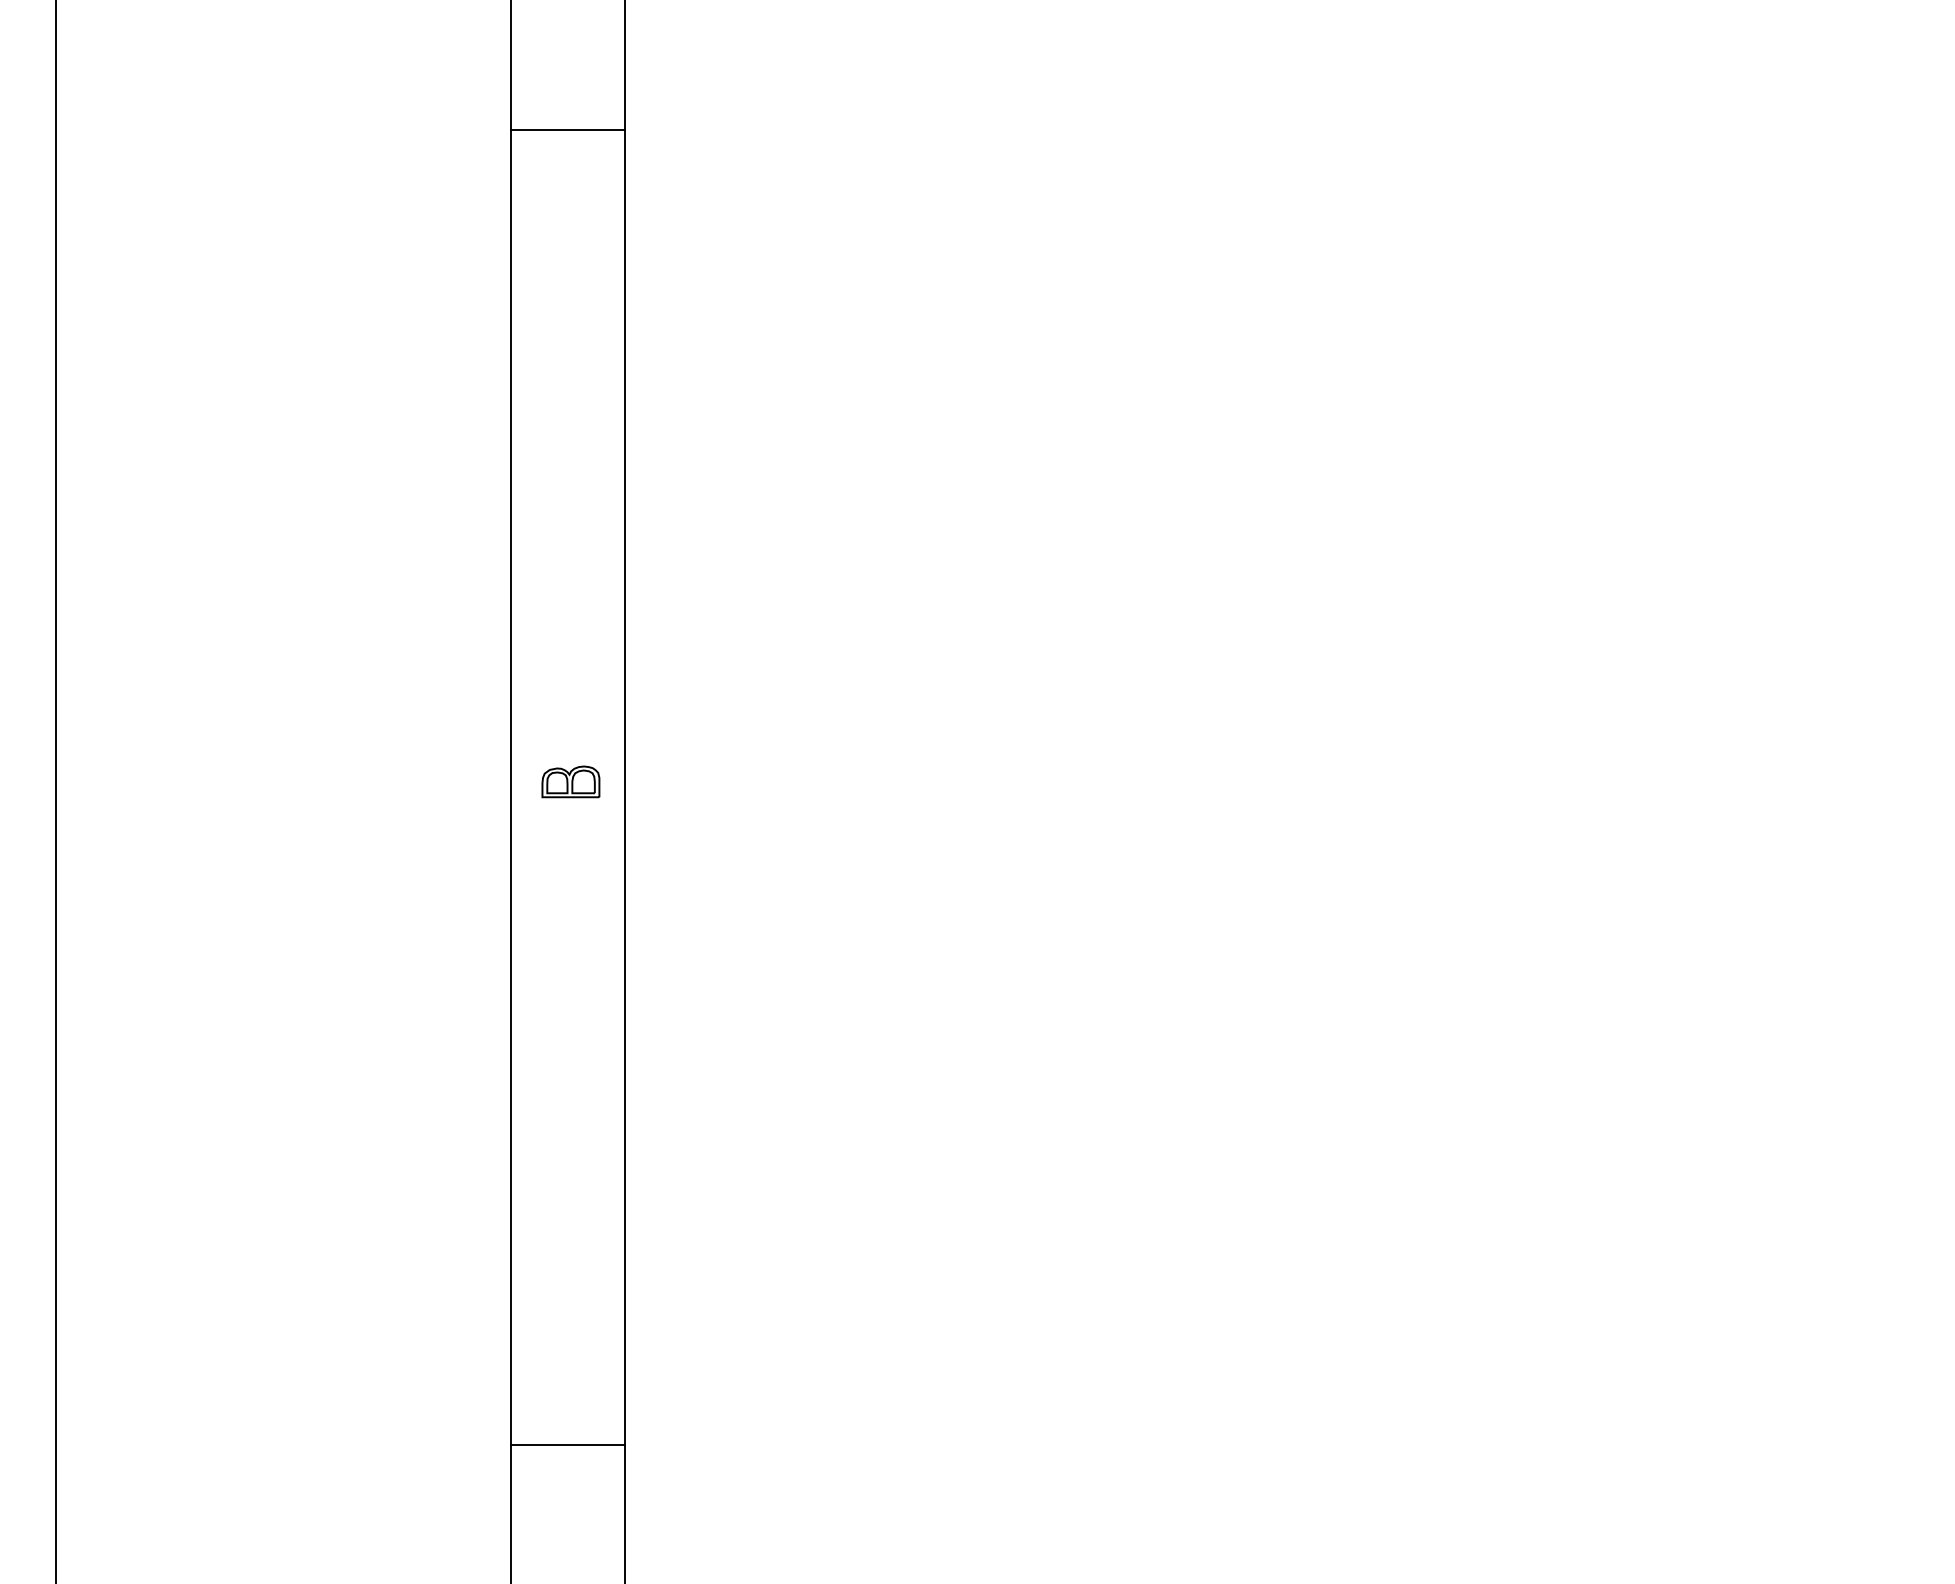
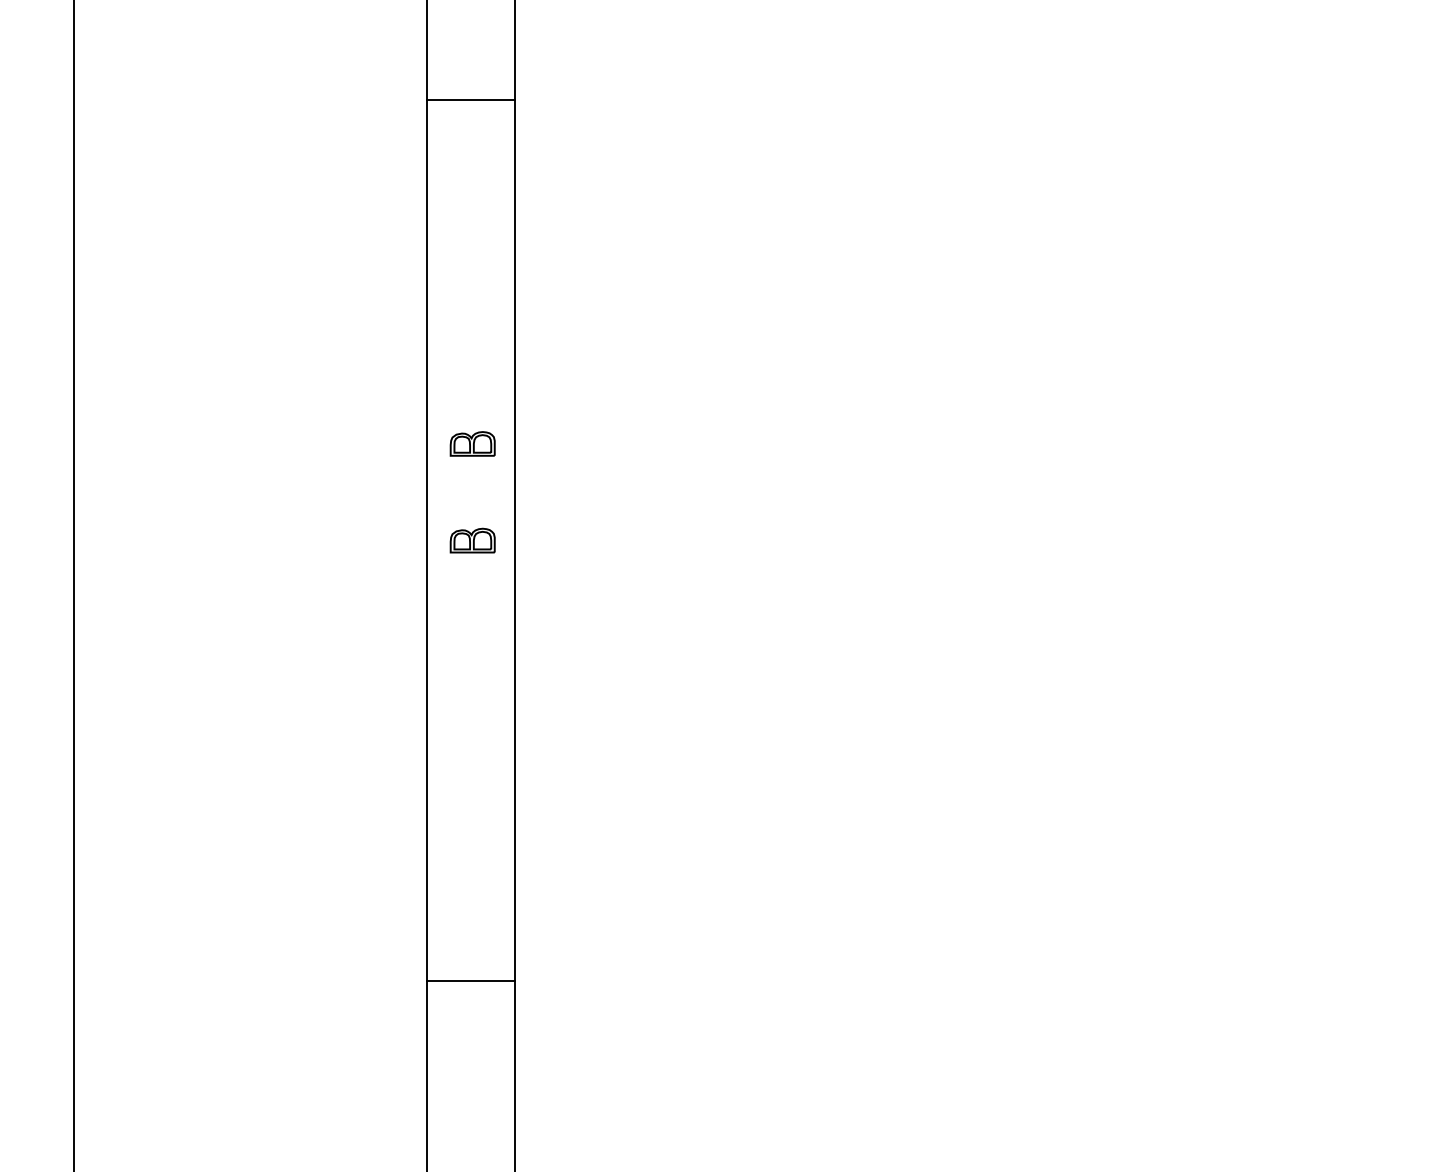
line: (568, 130) -> (470, 100), moved
part: (570, 656) -> (472, 443), added
line: (568, 1444) -> (470, 981), moved

